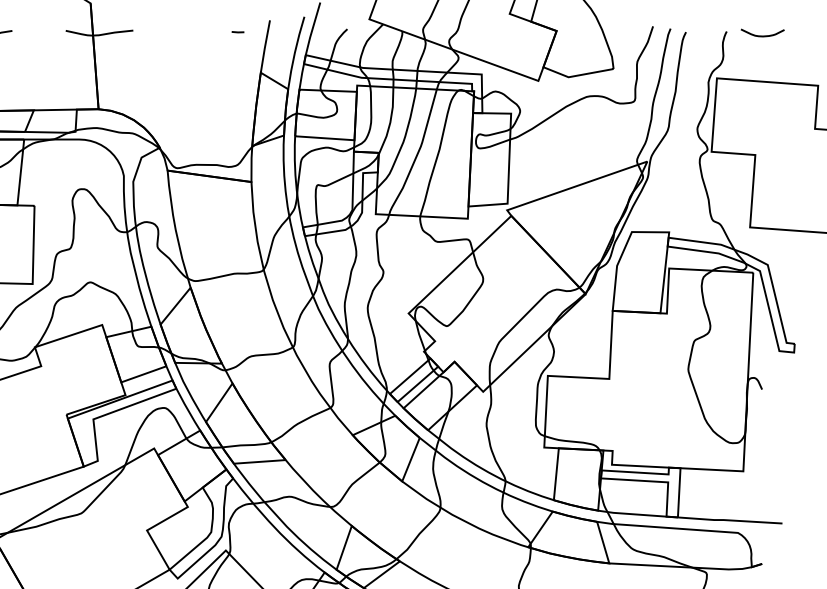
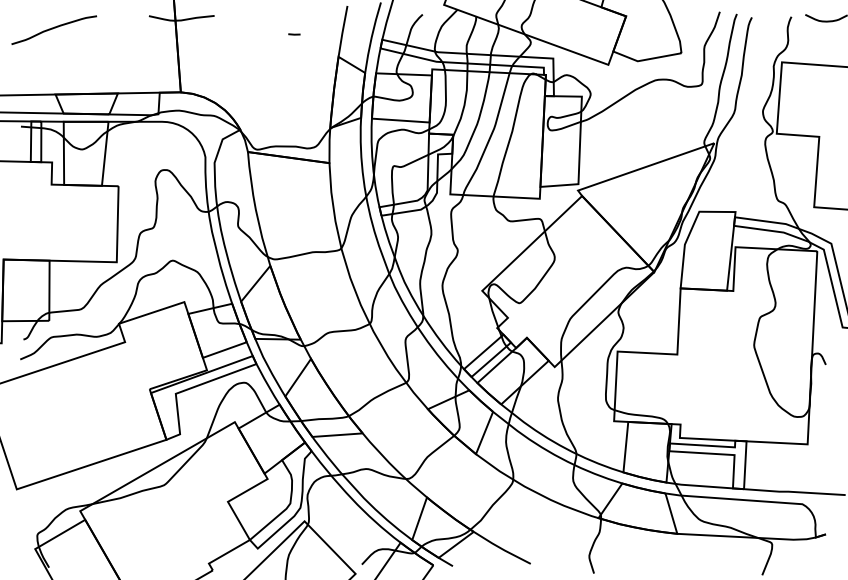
line: (238, 32) -> (294, 34), moved

